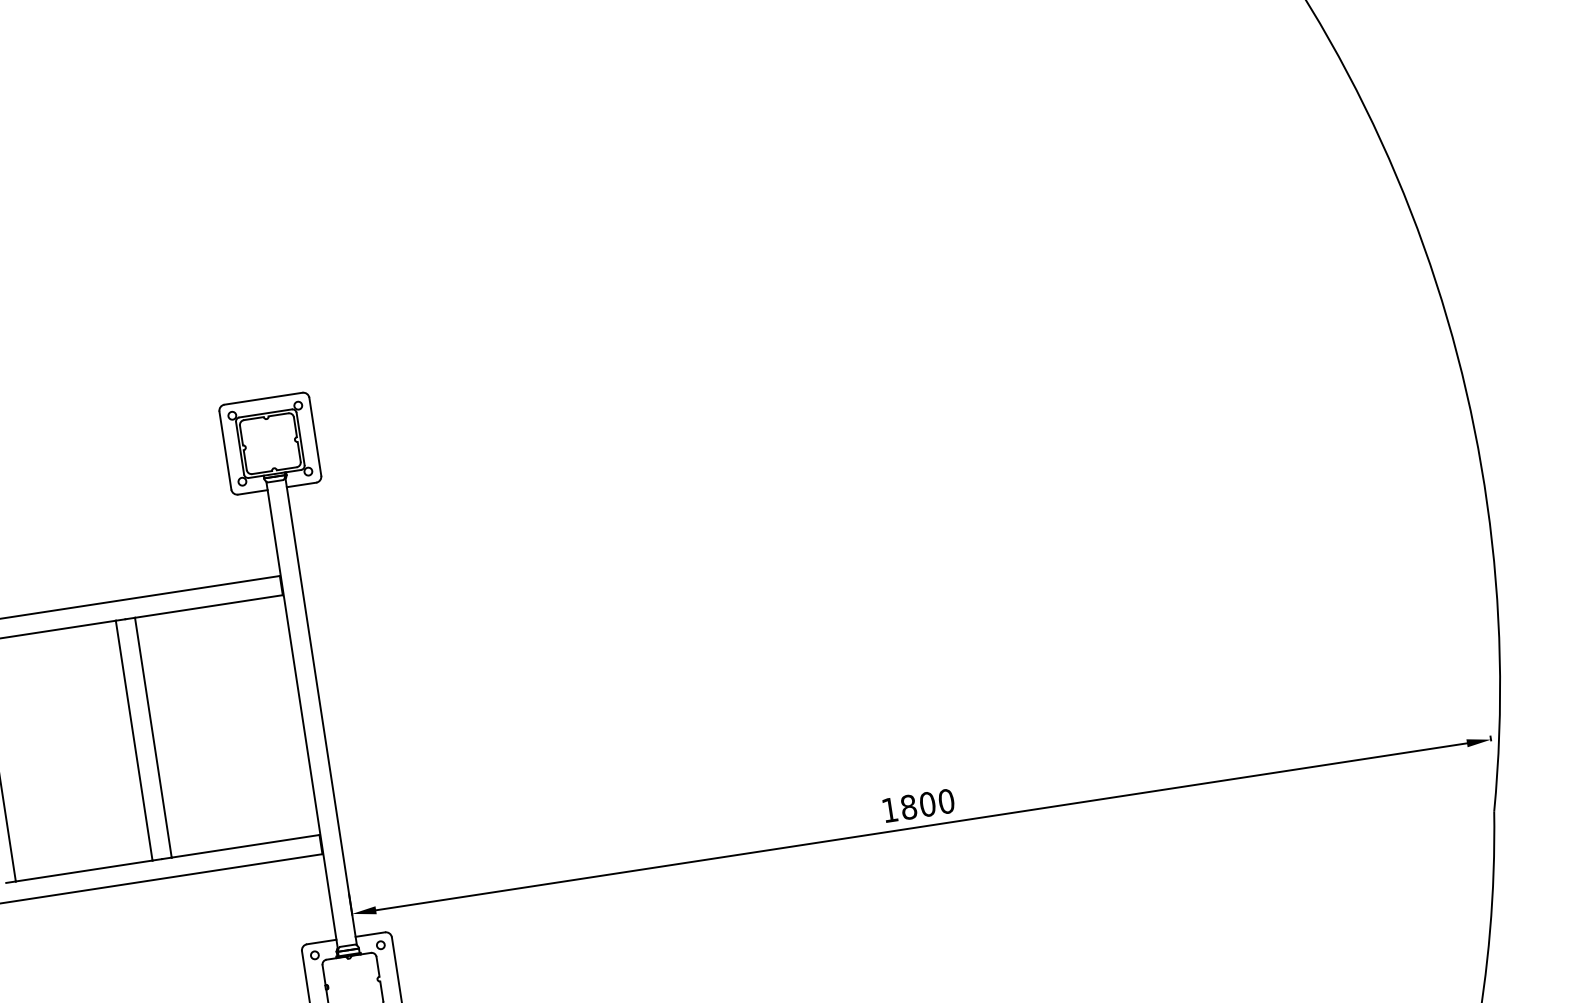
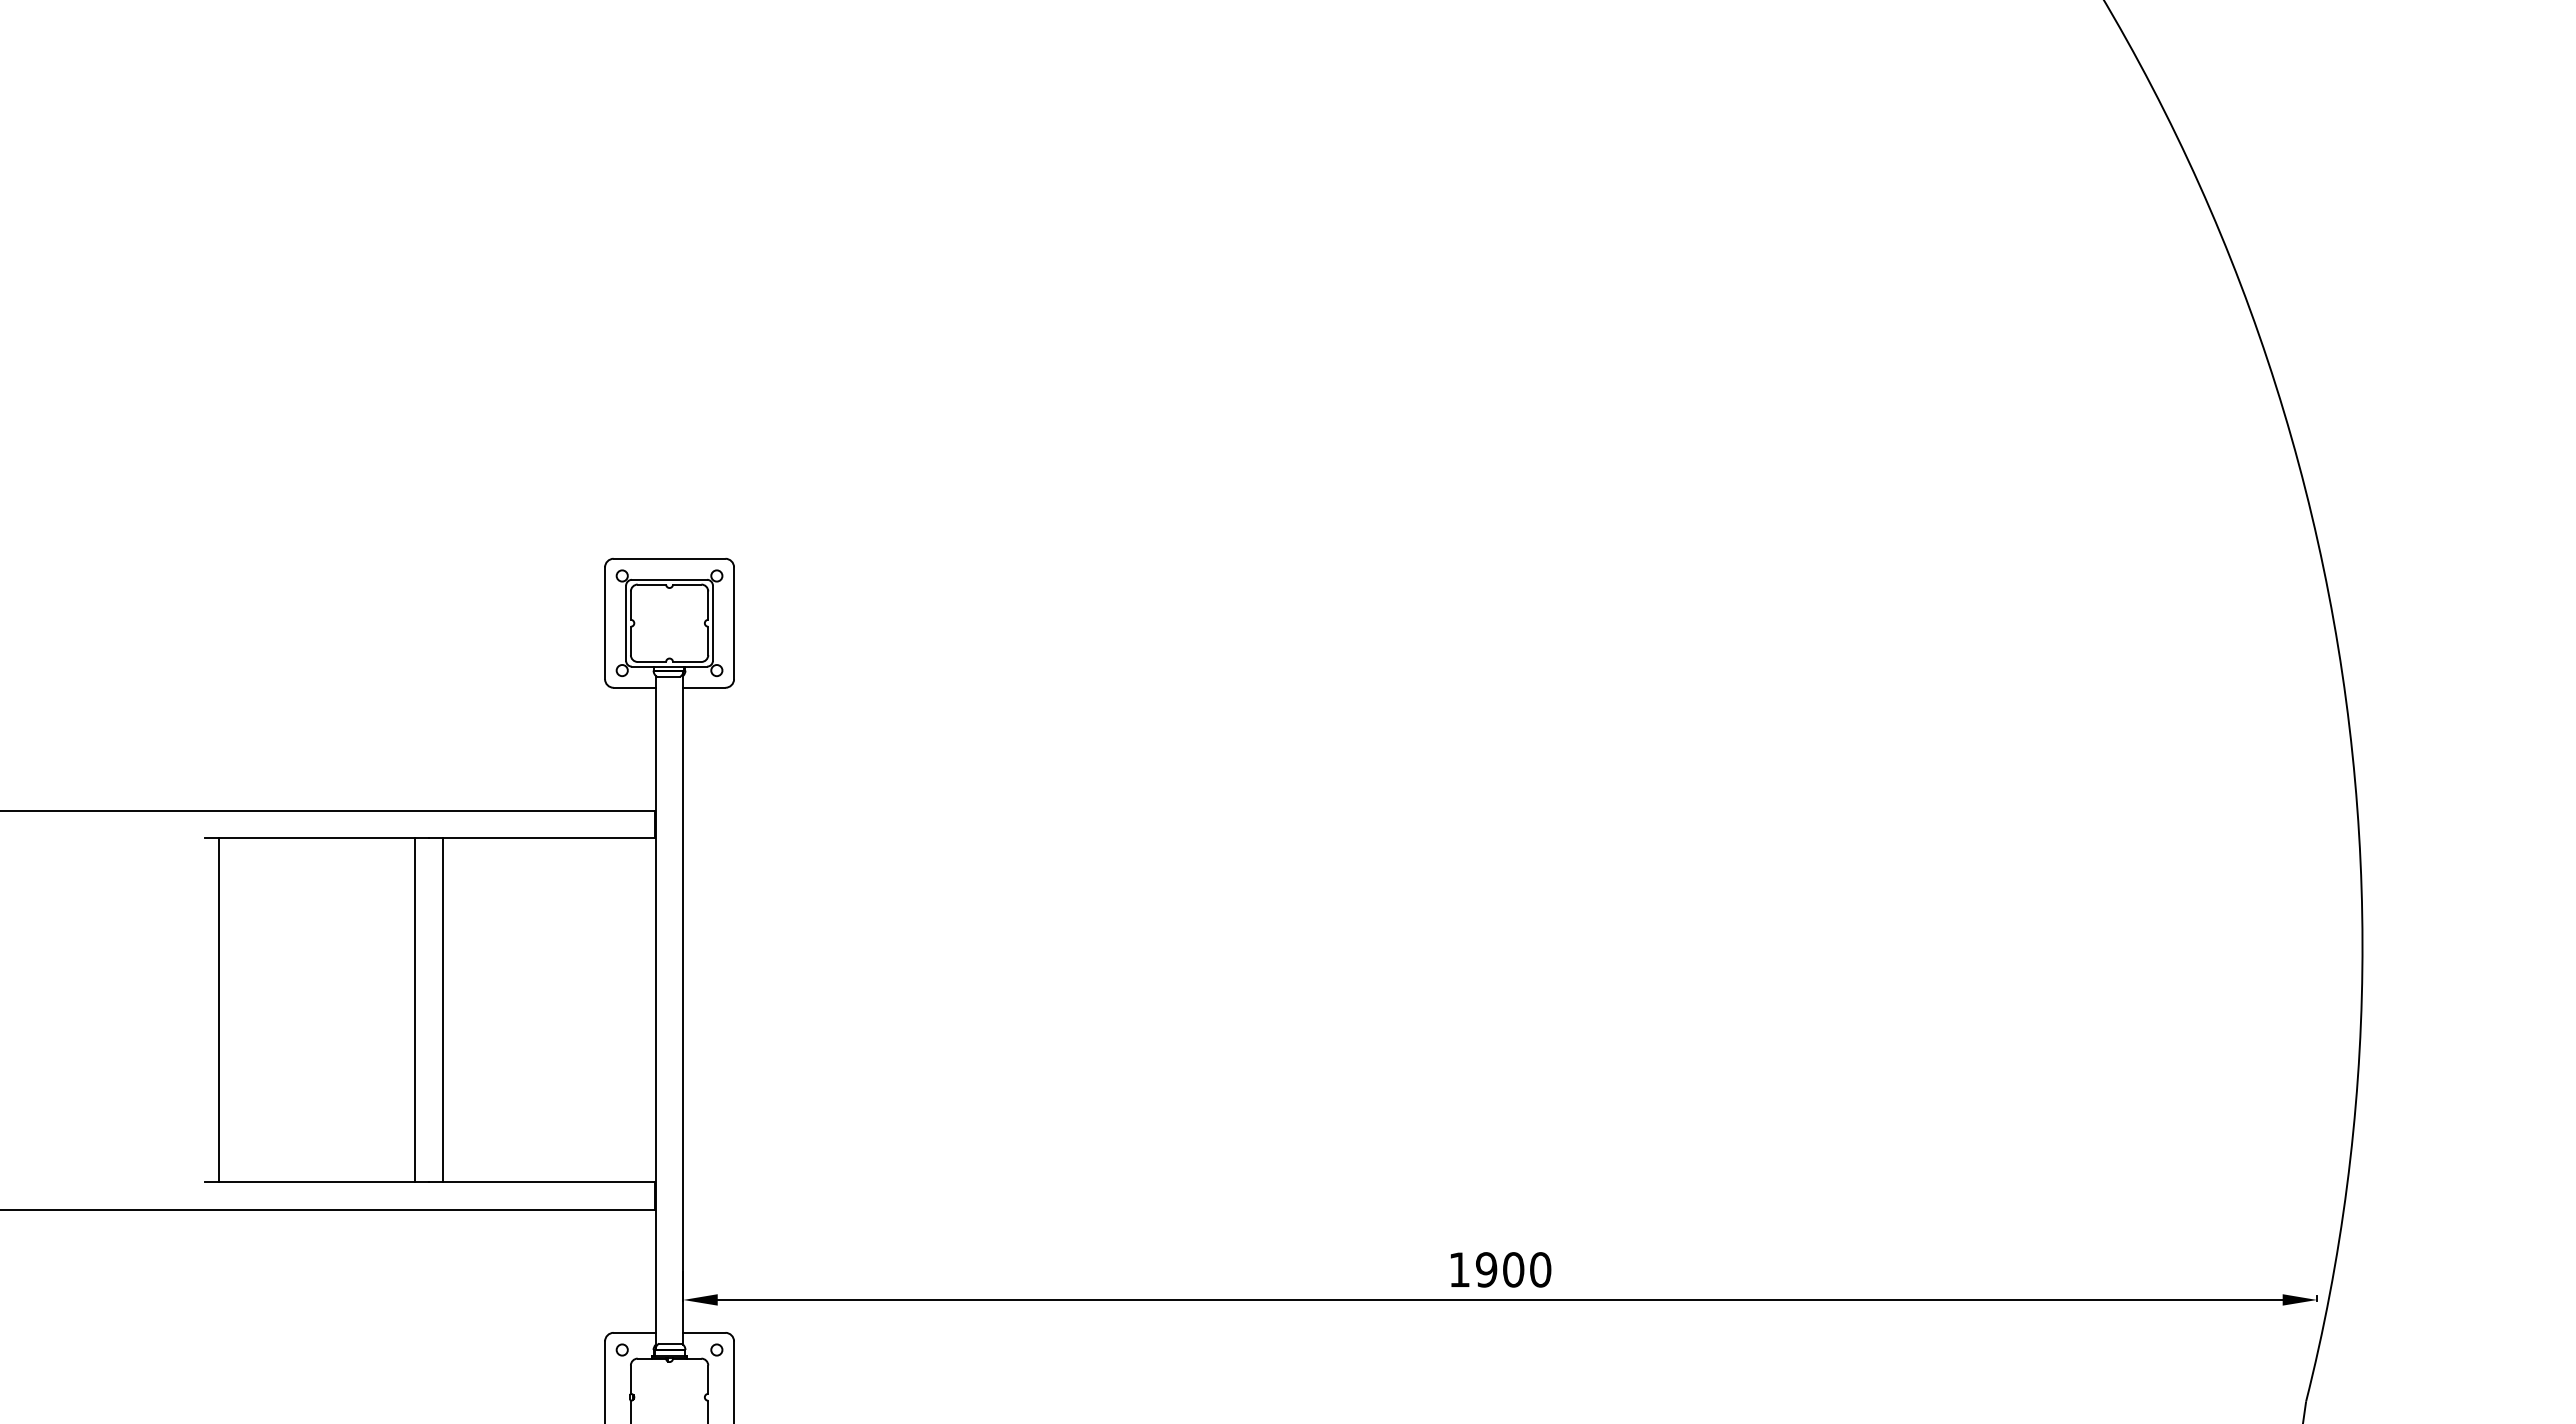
text: (908, 807) -> (1486, 1269), 1800 -> 1900

